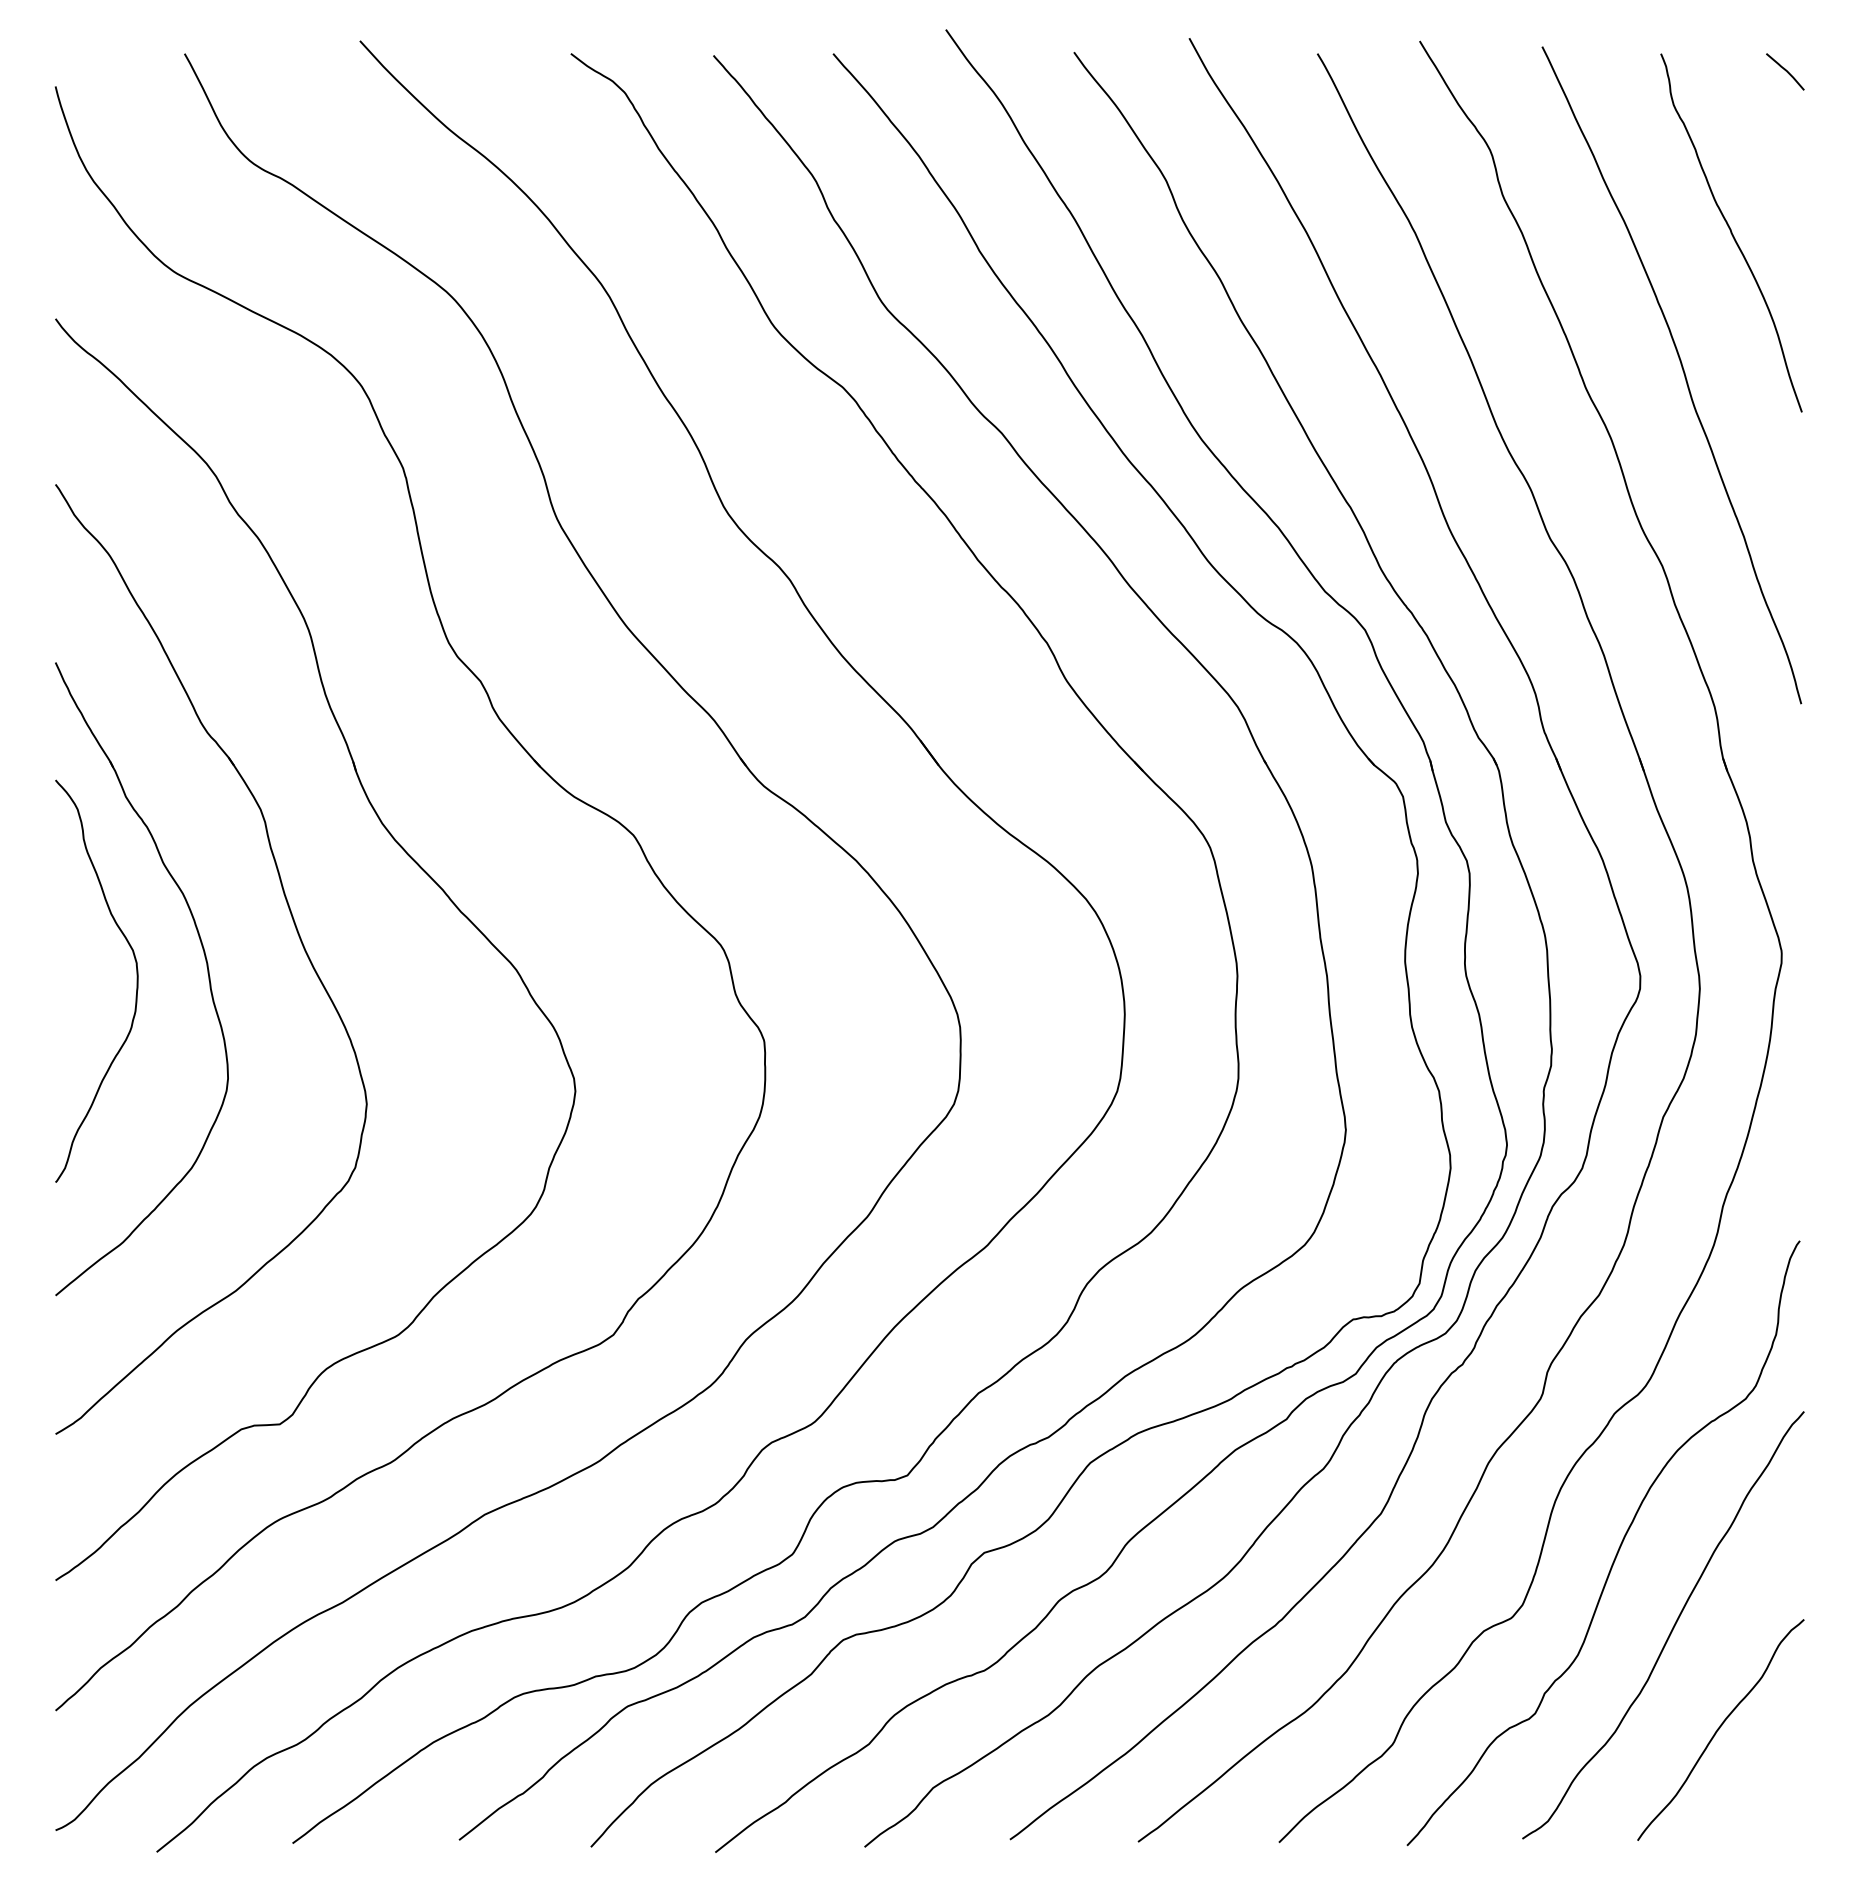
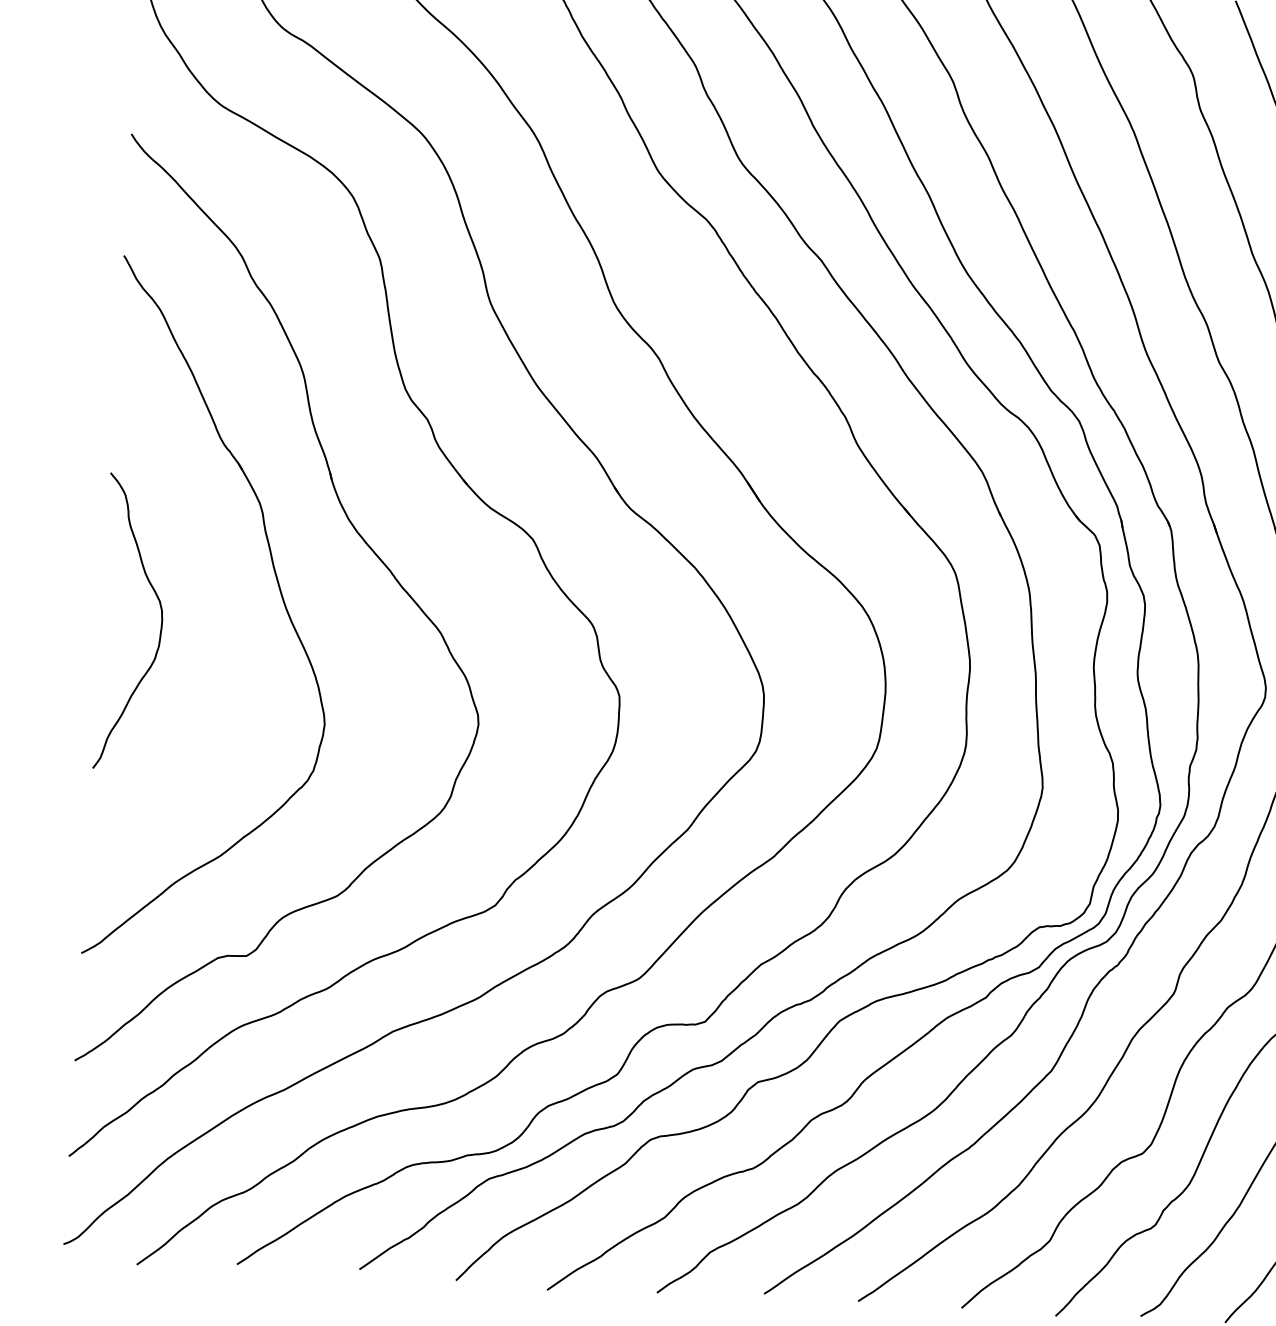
part: (207, 973) -> (213, 621), removed

